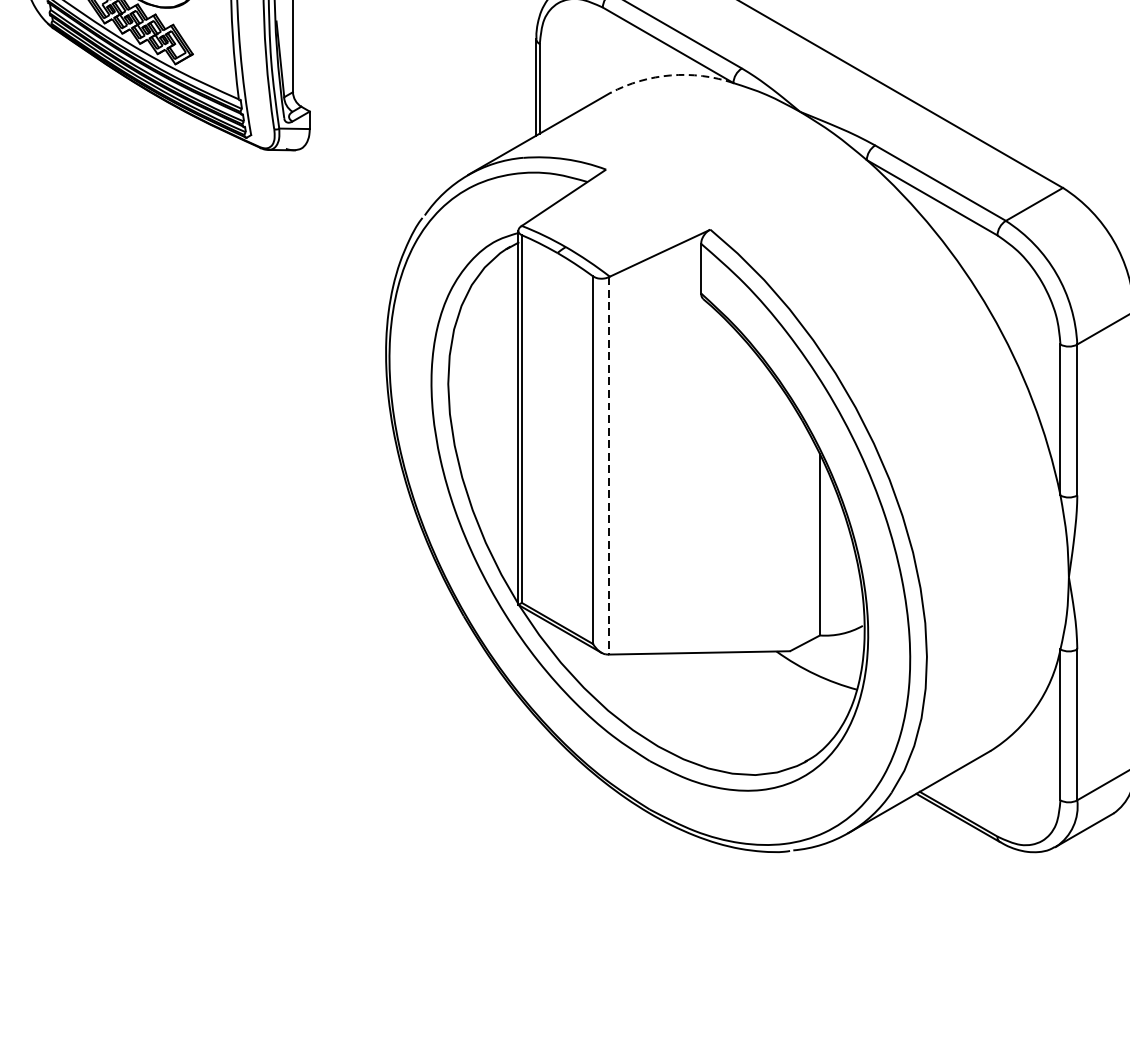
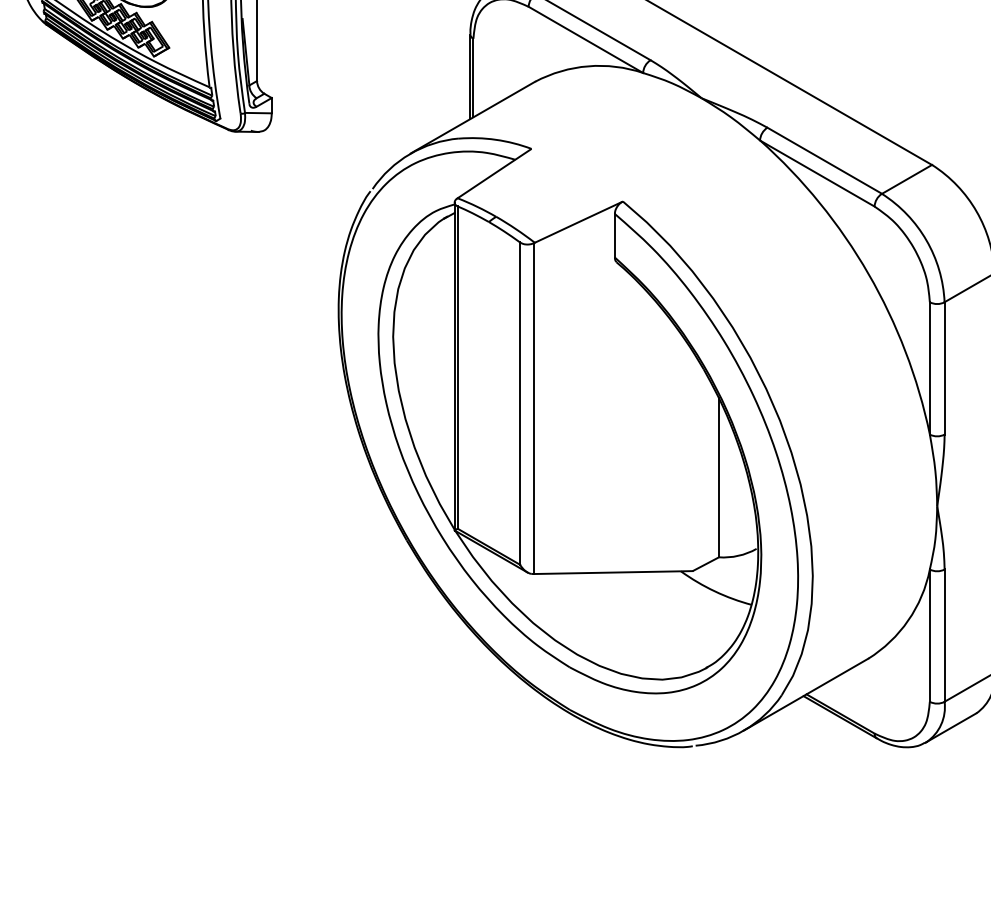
arc: (671, 75) -> (588, 66), dashed -> solid
line: (609, 466) -> (534, 409), dashed -> solid

